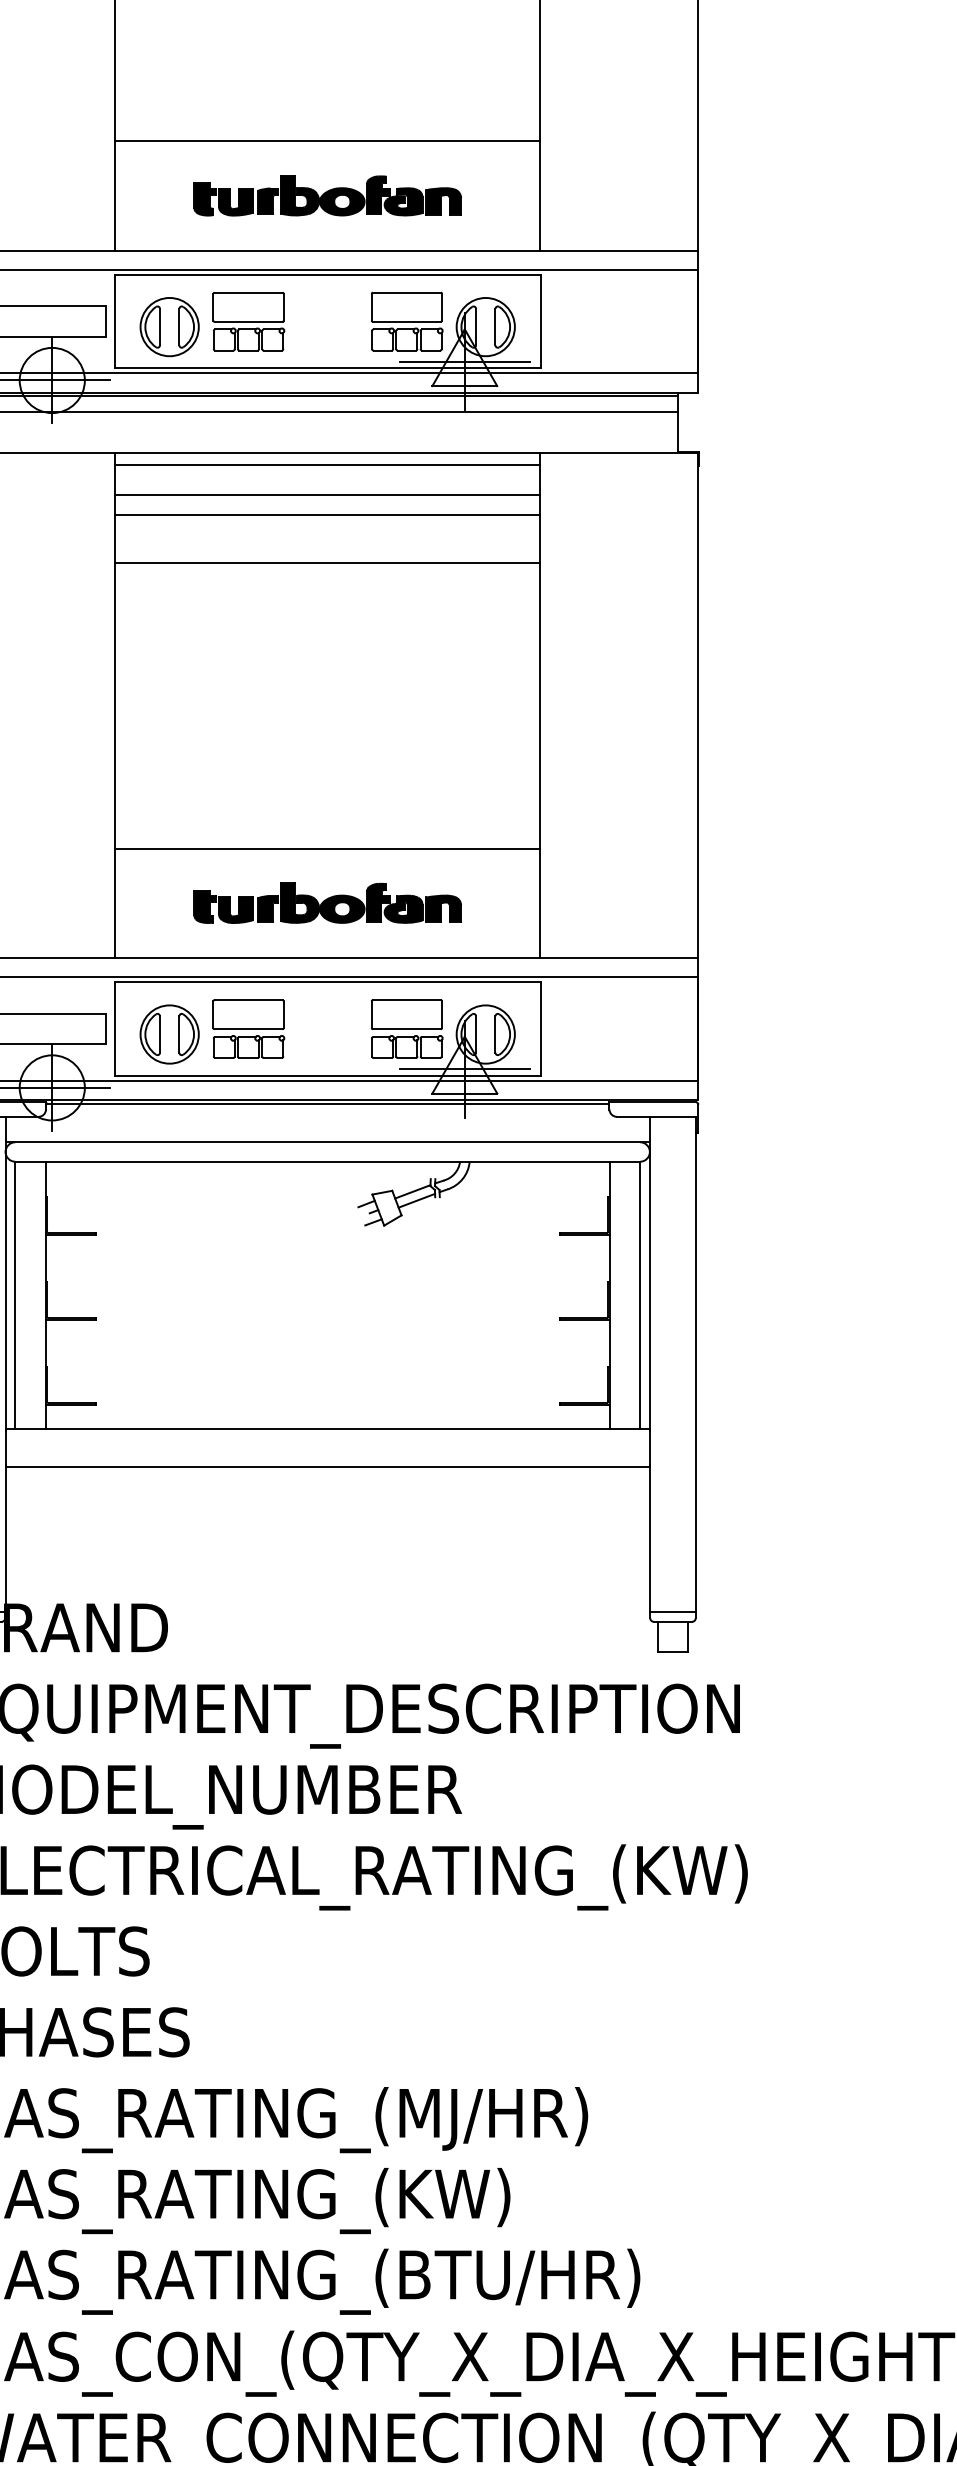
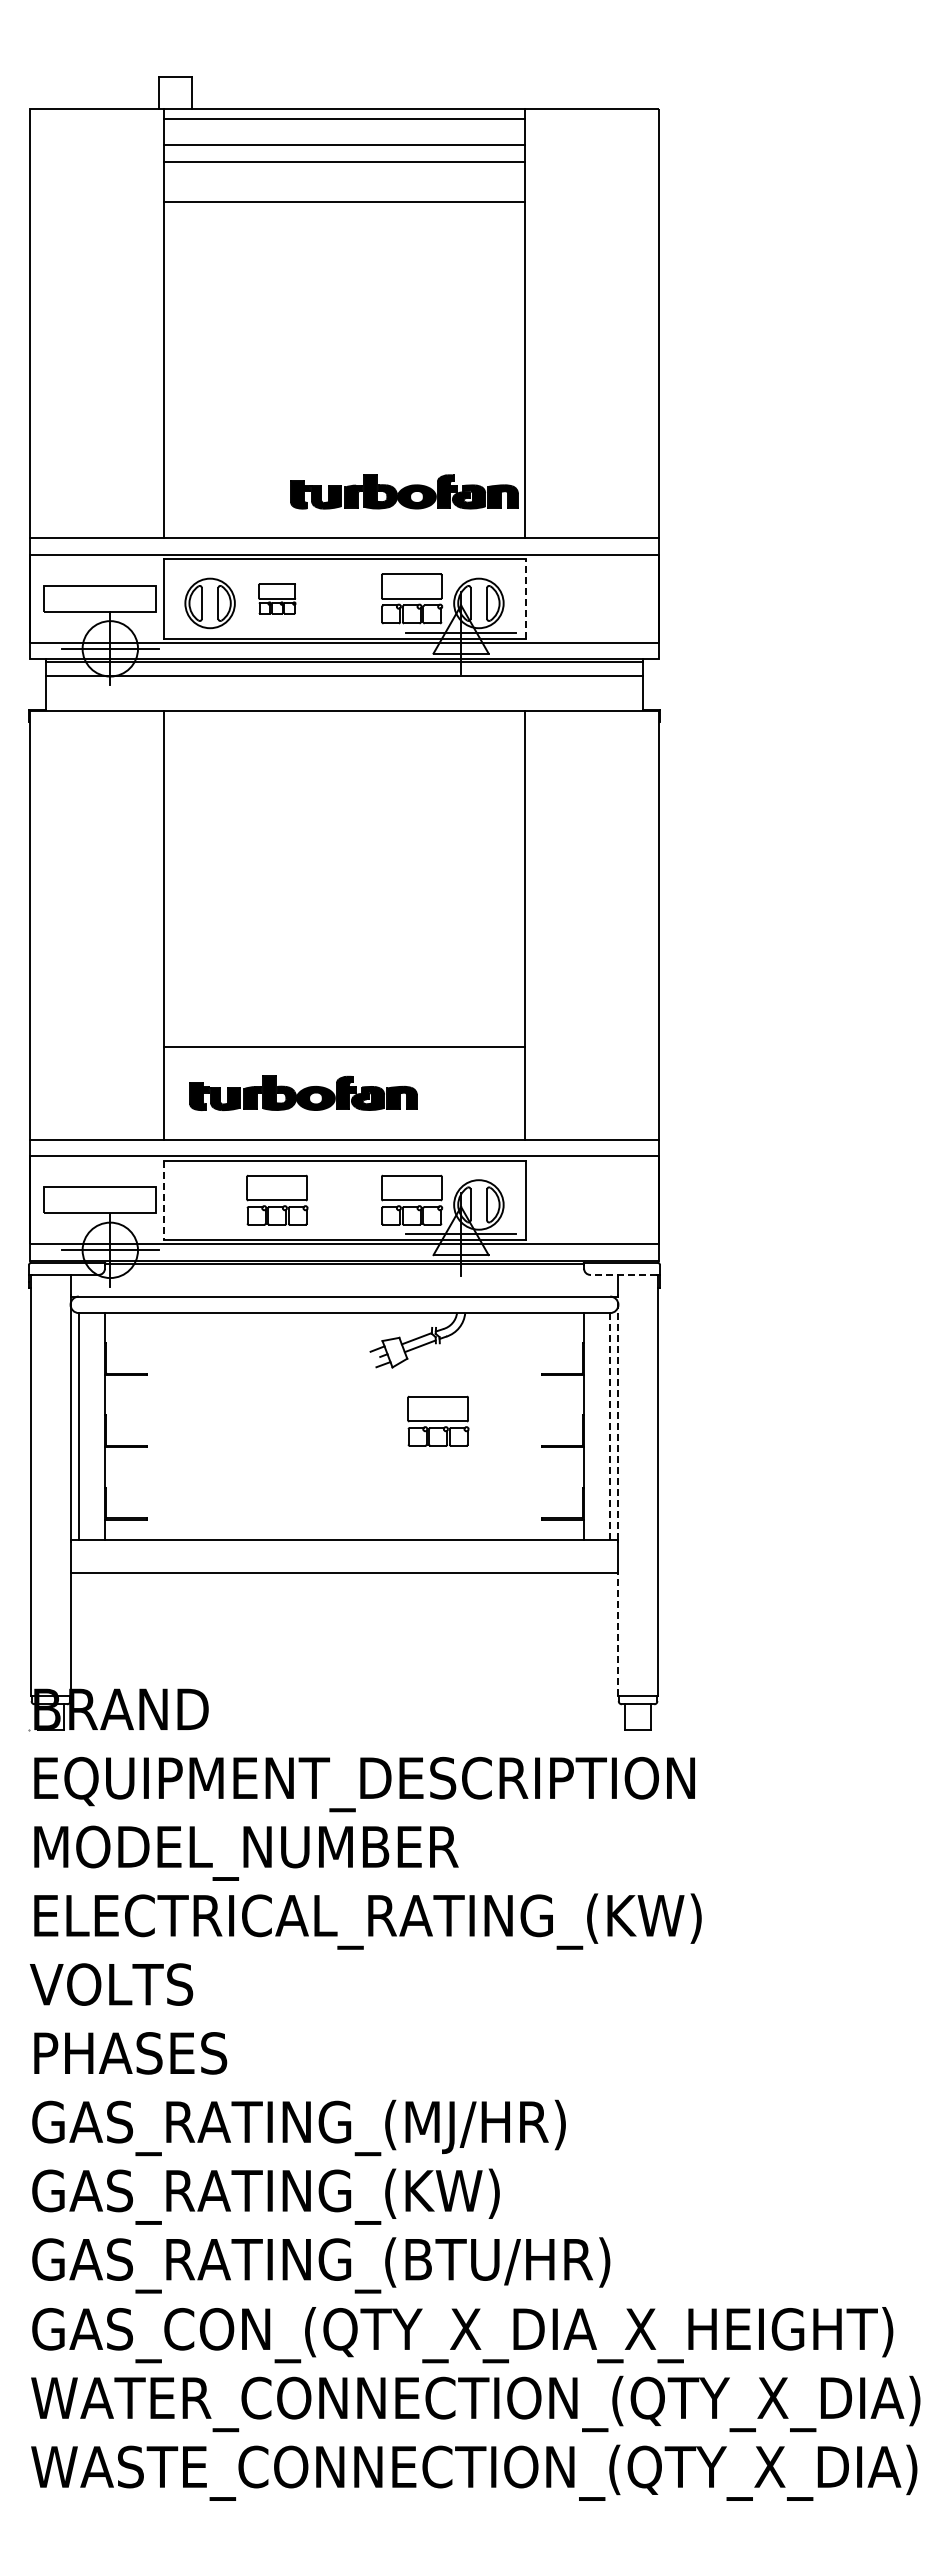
line: (327, 141) -> (344, 445), removed
part: (327, 195) -> (404, 491), moved
part: (248, 321) -> (277, 598), size x0.6
line: (540, 321) -> (525, 598), solid -> dashed
line: (327, 464) -> (344, 720), removed
line: (327, 495) -> (344, 746), removed
line: (327, 515) -> (344, 763), removed
line: (327, 562) -> (344, 803), removed
part: (327, 902) -> (303, 1092), moved
line: (114, 1029) -> (163, 1200), solid -> dashed
part: (168, 1034) -> (209, 1204), removed
line: (655, 1116) -> (623, 1274), solid -> dashed
line: (649, 1285) -> (618, 1418), solid -> dashed
part: (438, 1288) -> (438, 1420), added
line: (640, 1295) -> (610, 1426), solid -> dashed
line: (649, 1539) -> (618, 1634), solid -> dashed

